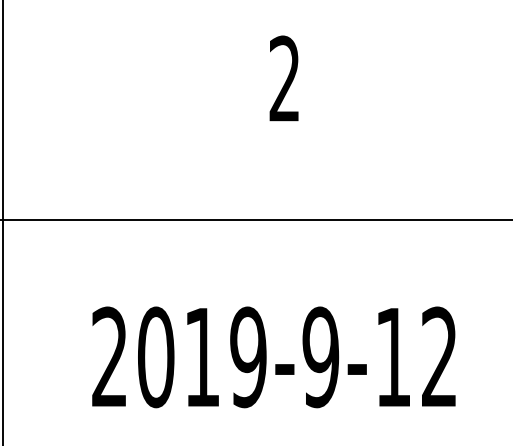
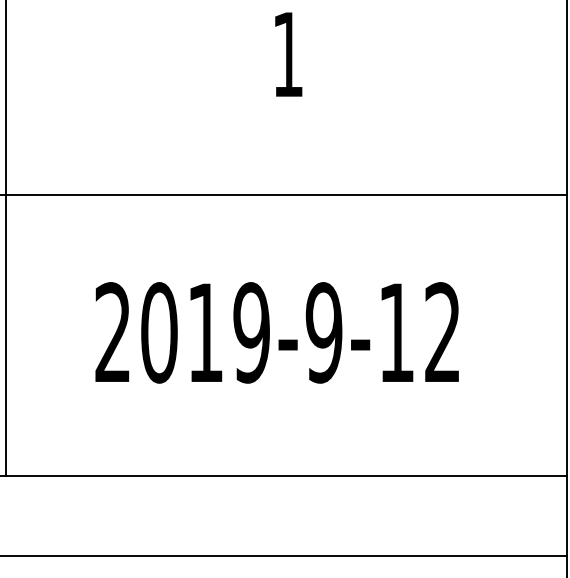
text: (284, 77) -> (287, 53), 2 -> 1

